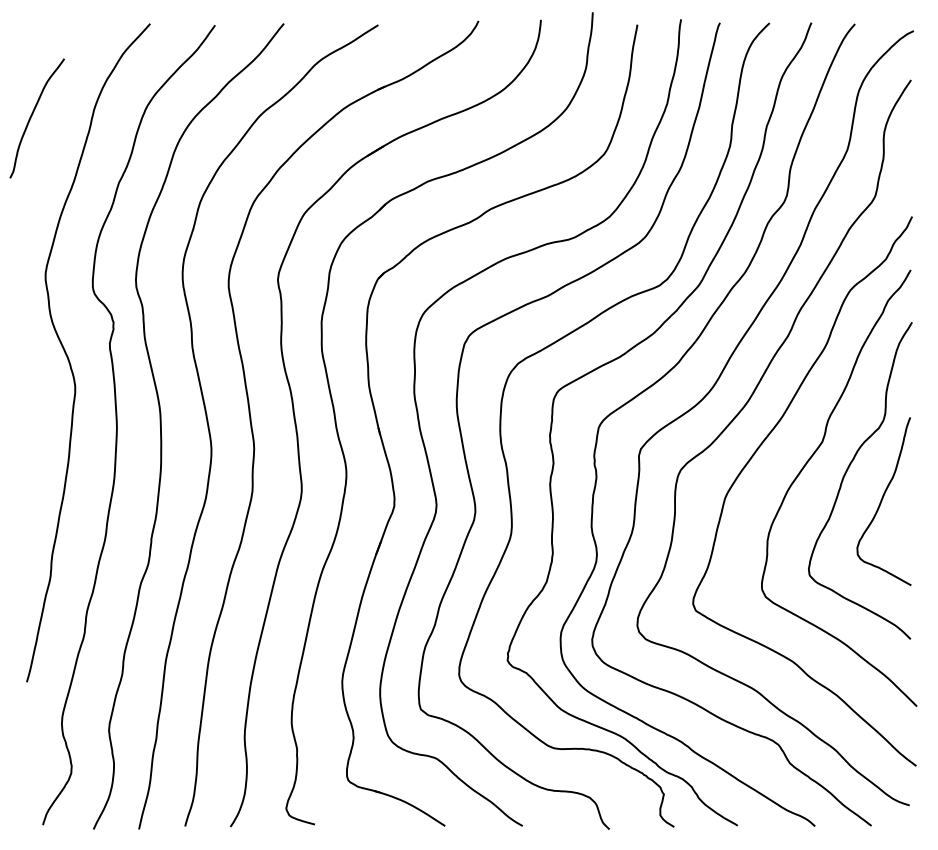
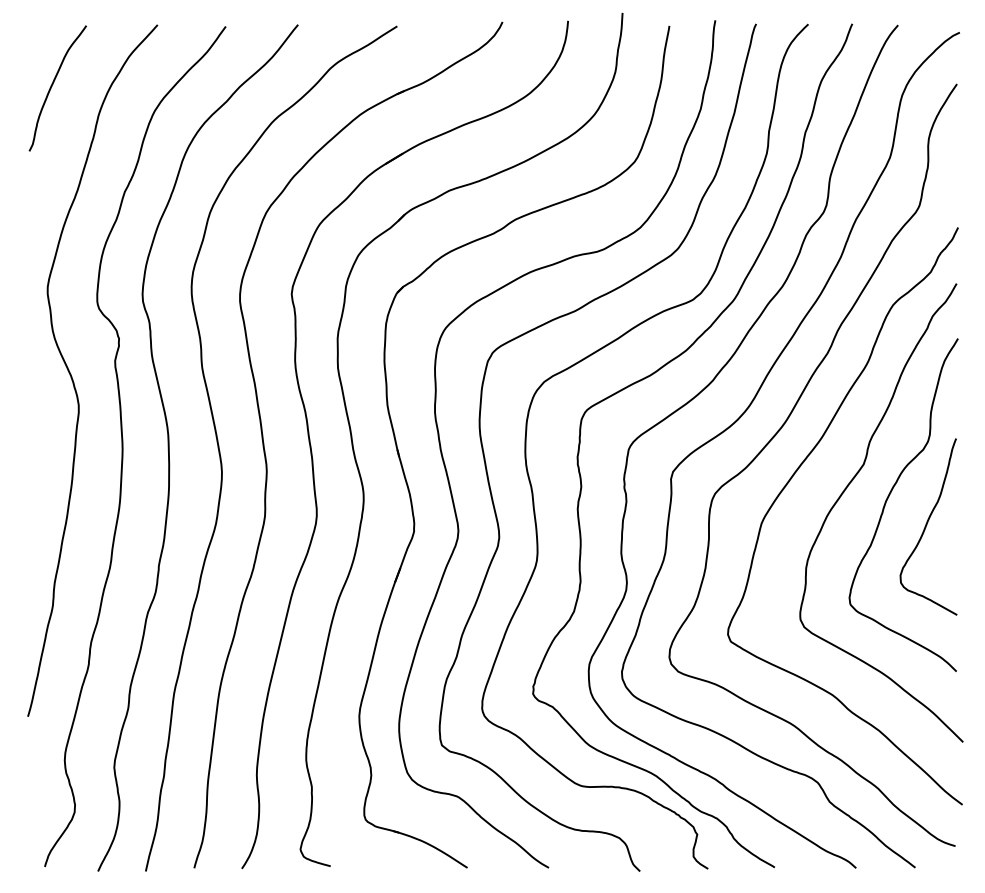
curve: (32, 116) -> (52, 86), moved

